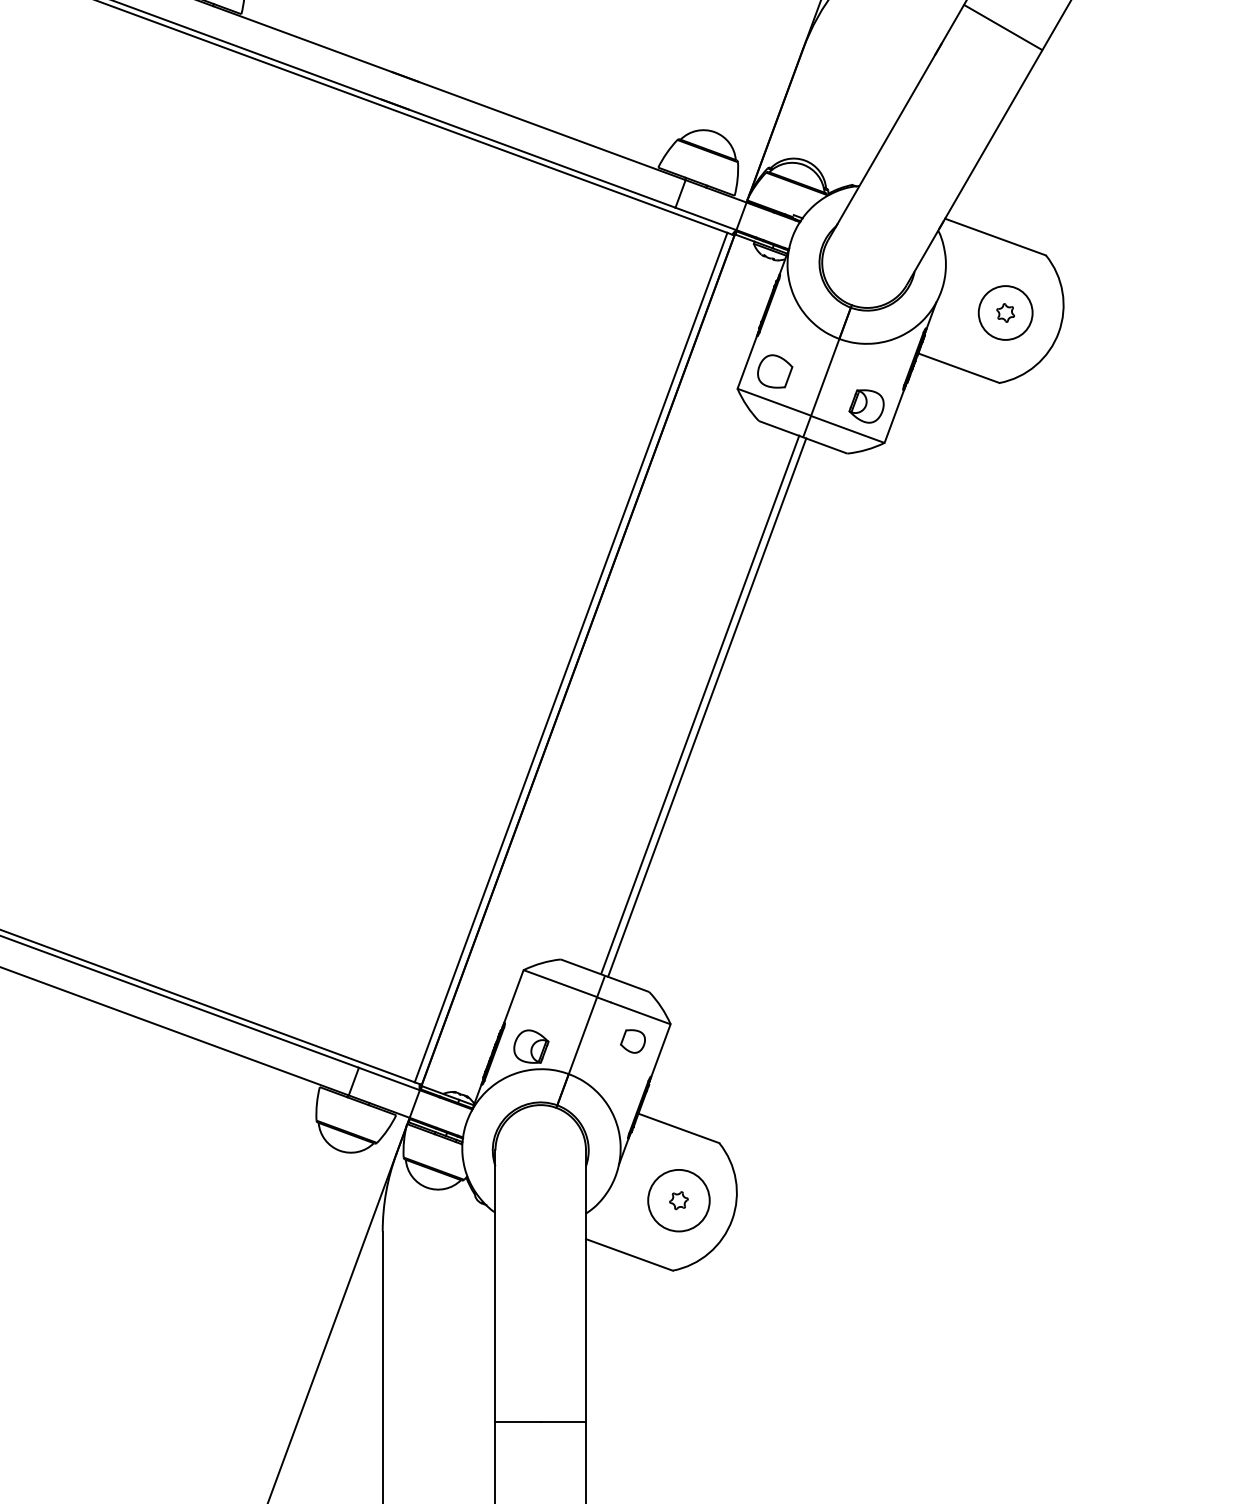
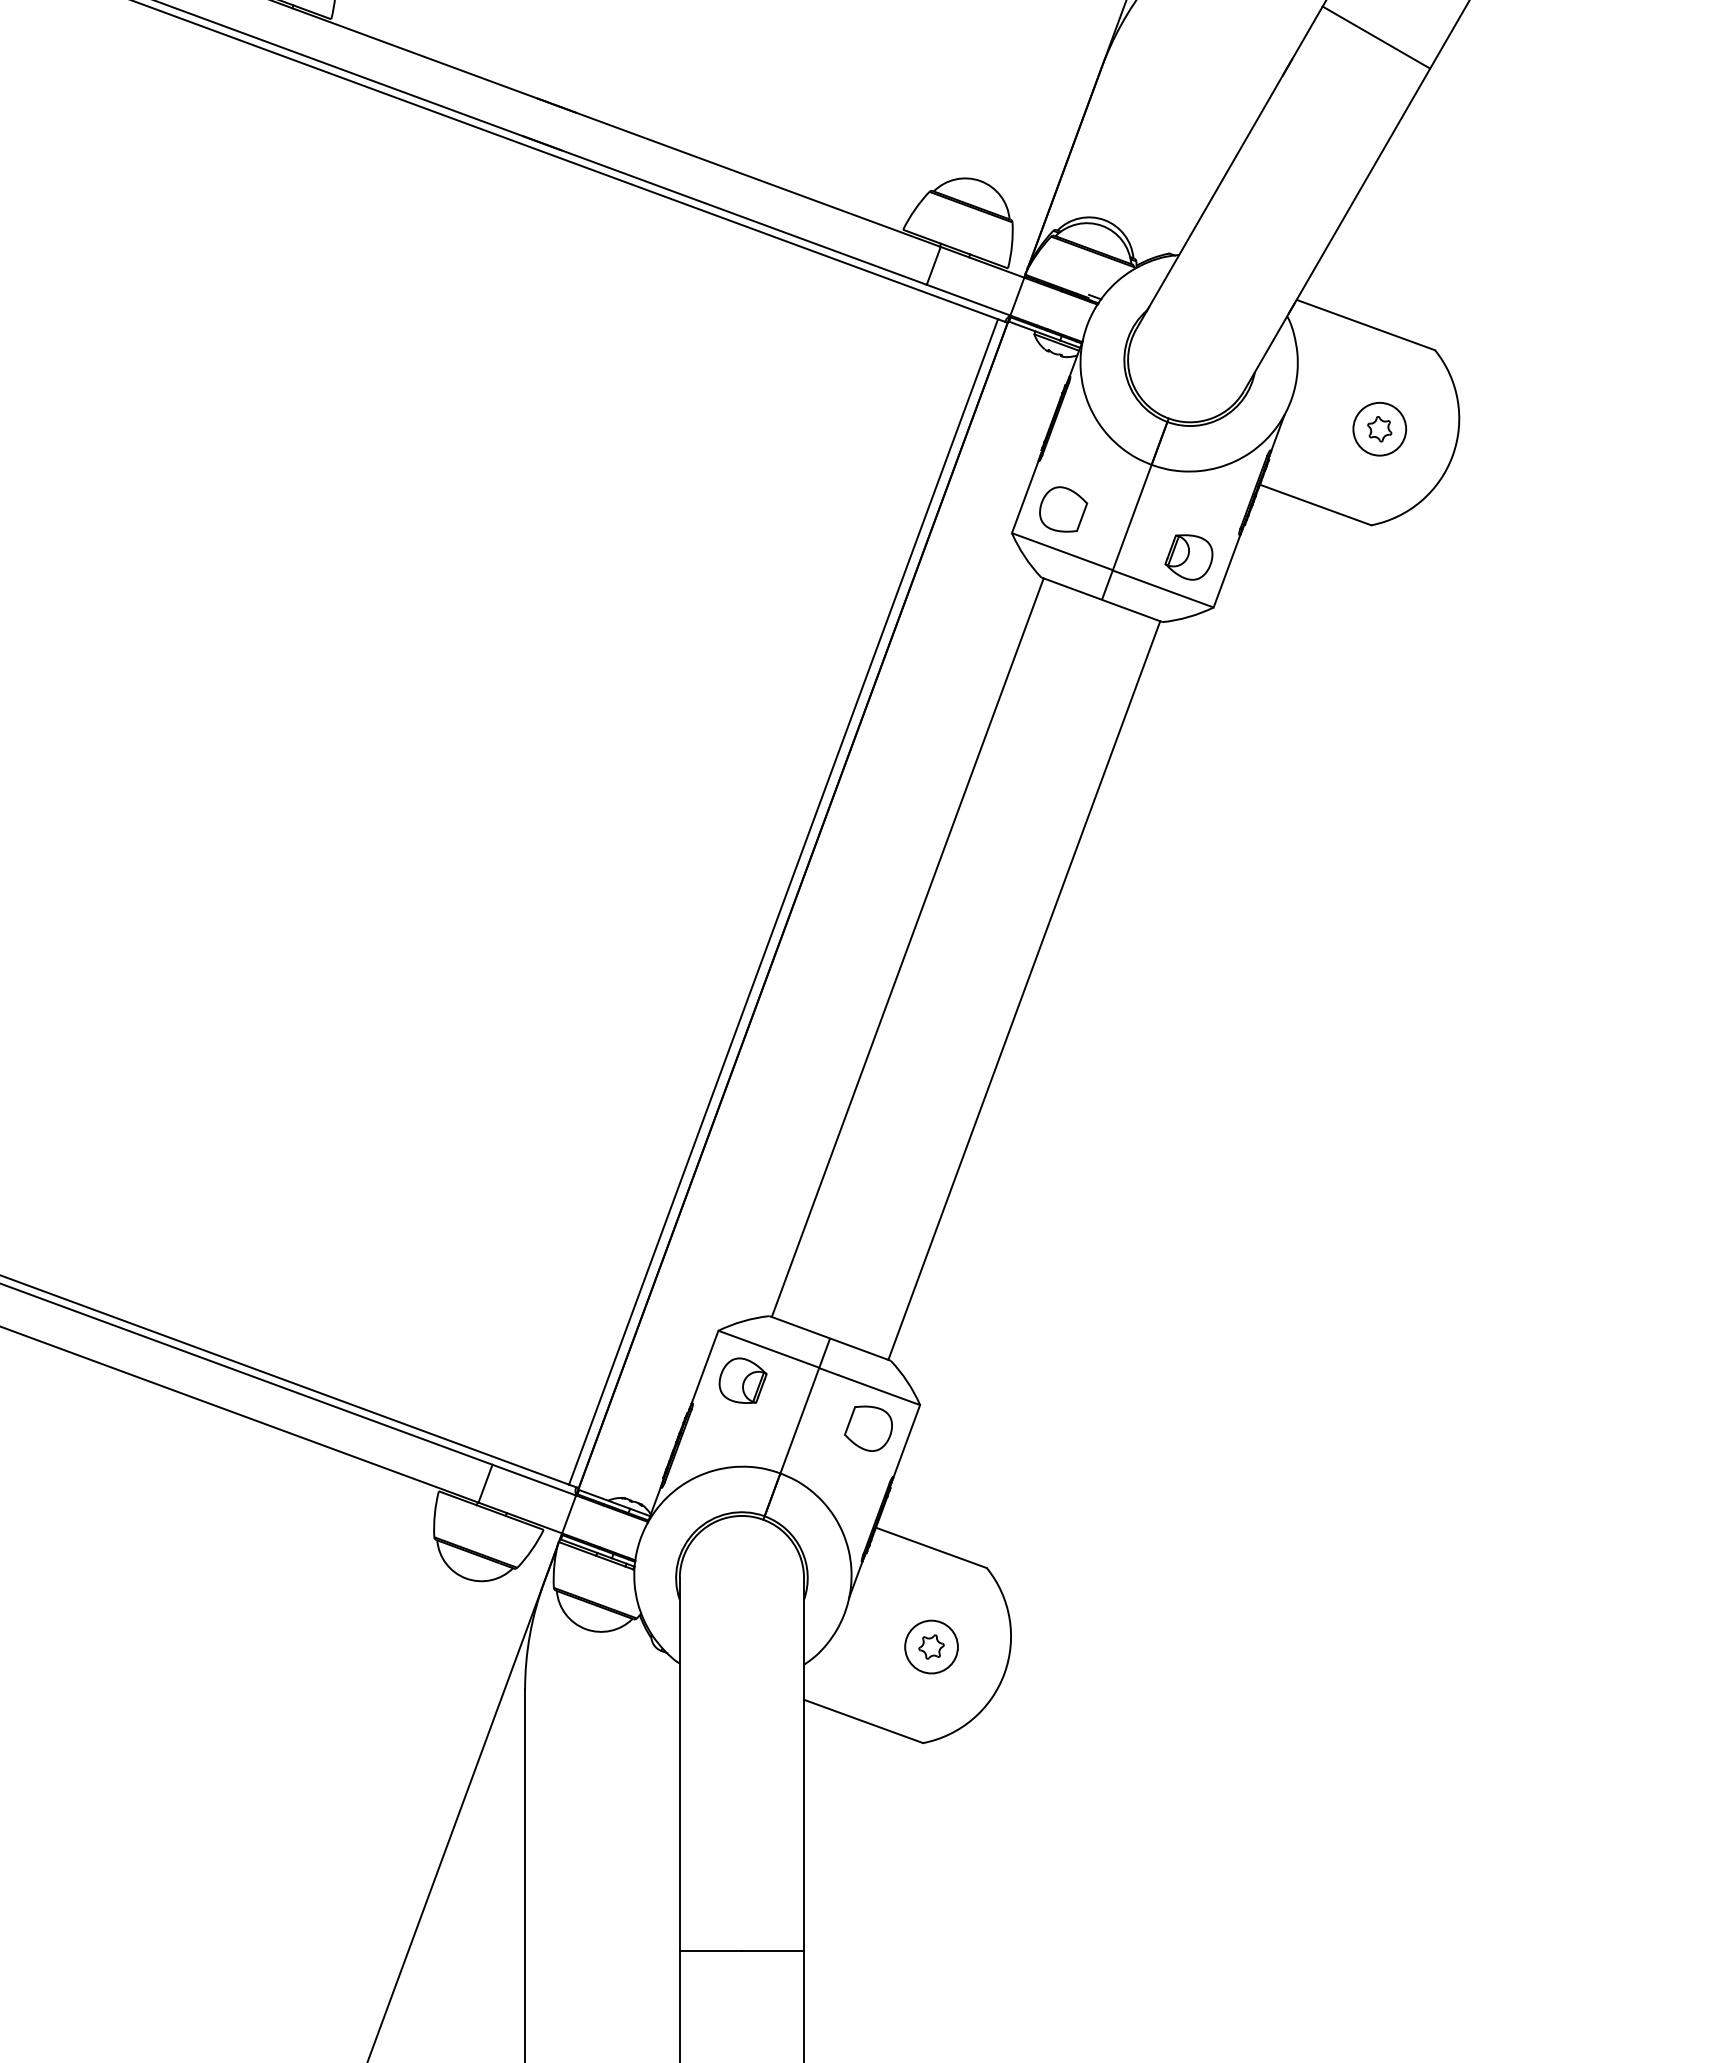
circle: (1005, 312) -> (1379, 428), size x0.71
line: (700, 704) -> (907, 947), moved
line: (707, 707) -> (1024, 990), moved
part: (633, 1041) -> (868, 1428), size x1.43
part: (530, 1046) -> (742, 1380), moved
circle: (678, 1200) -> (931, 1646), size x0.62

